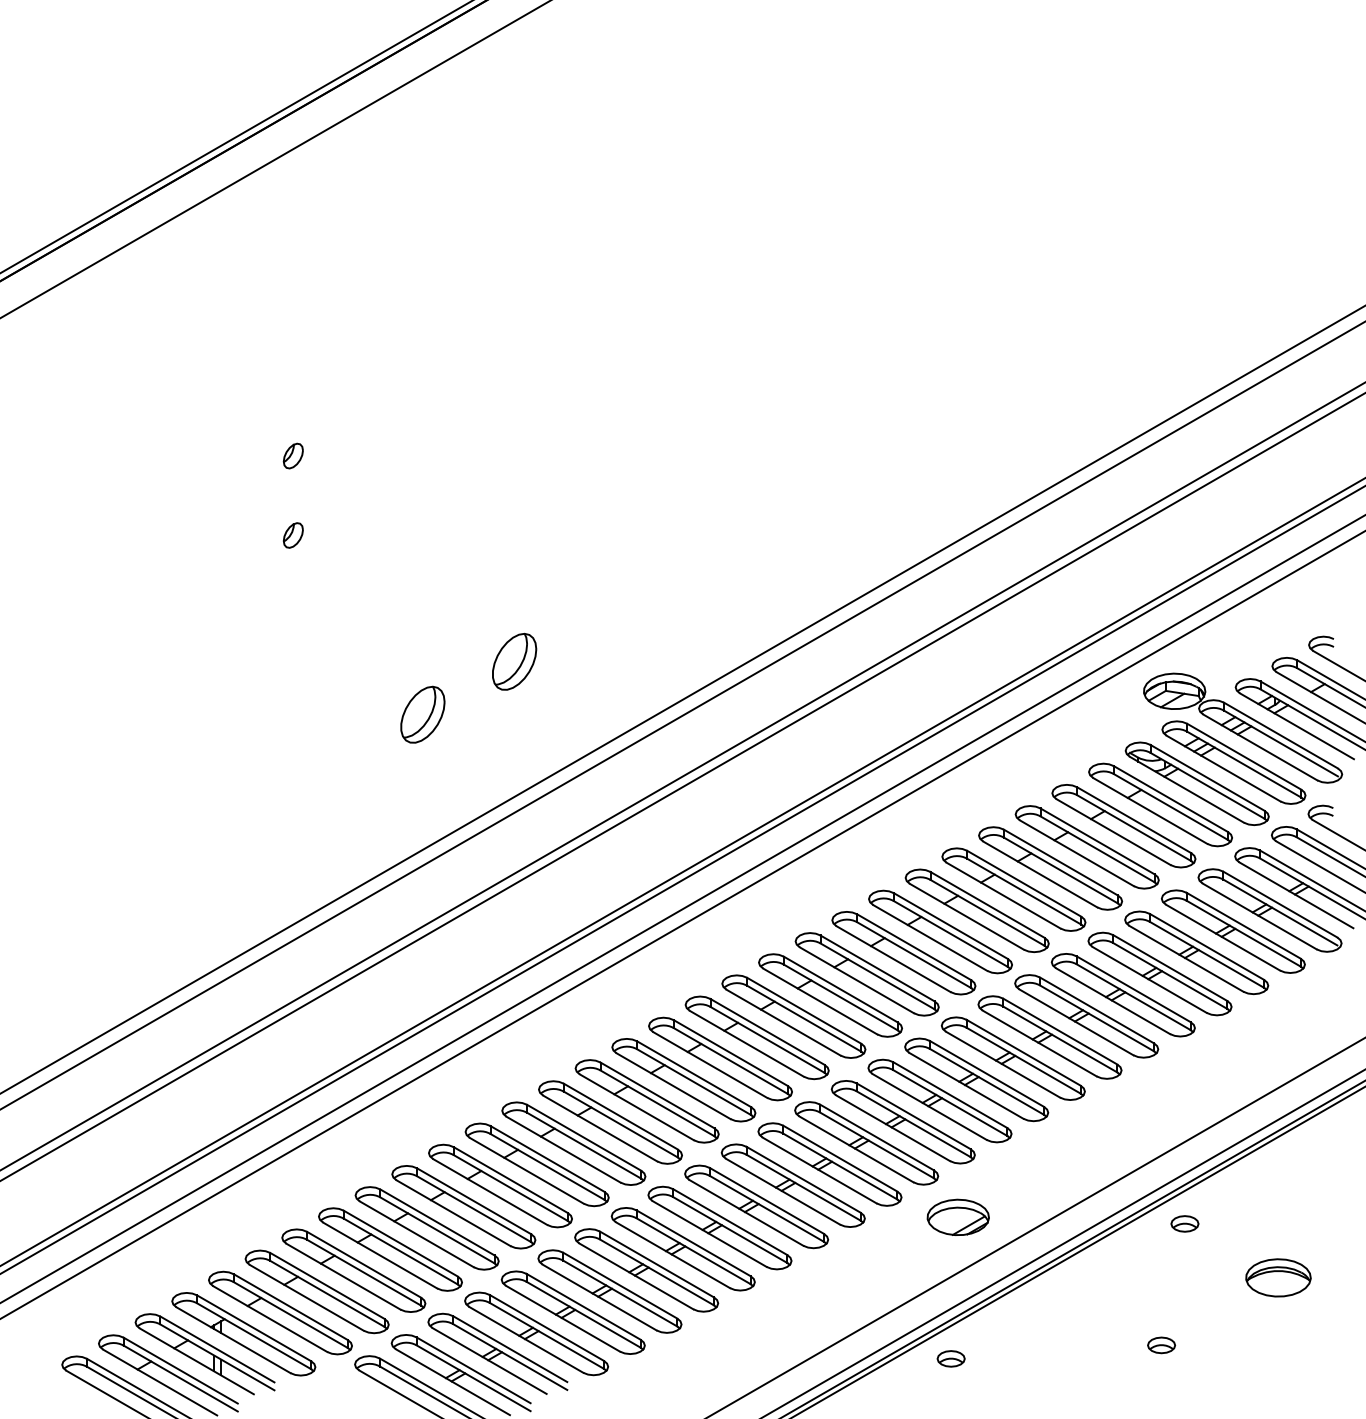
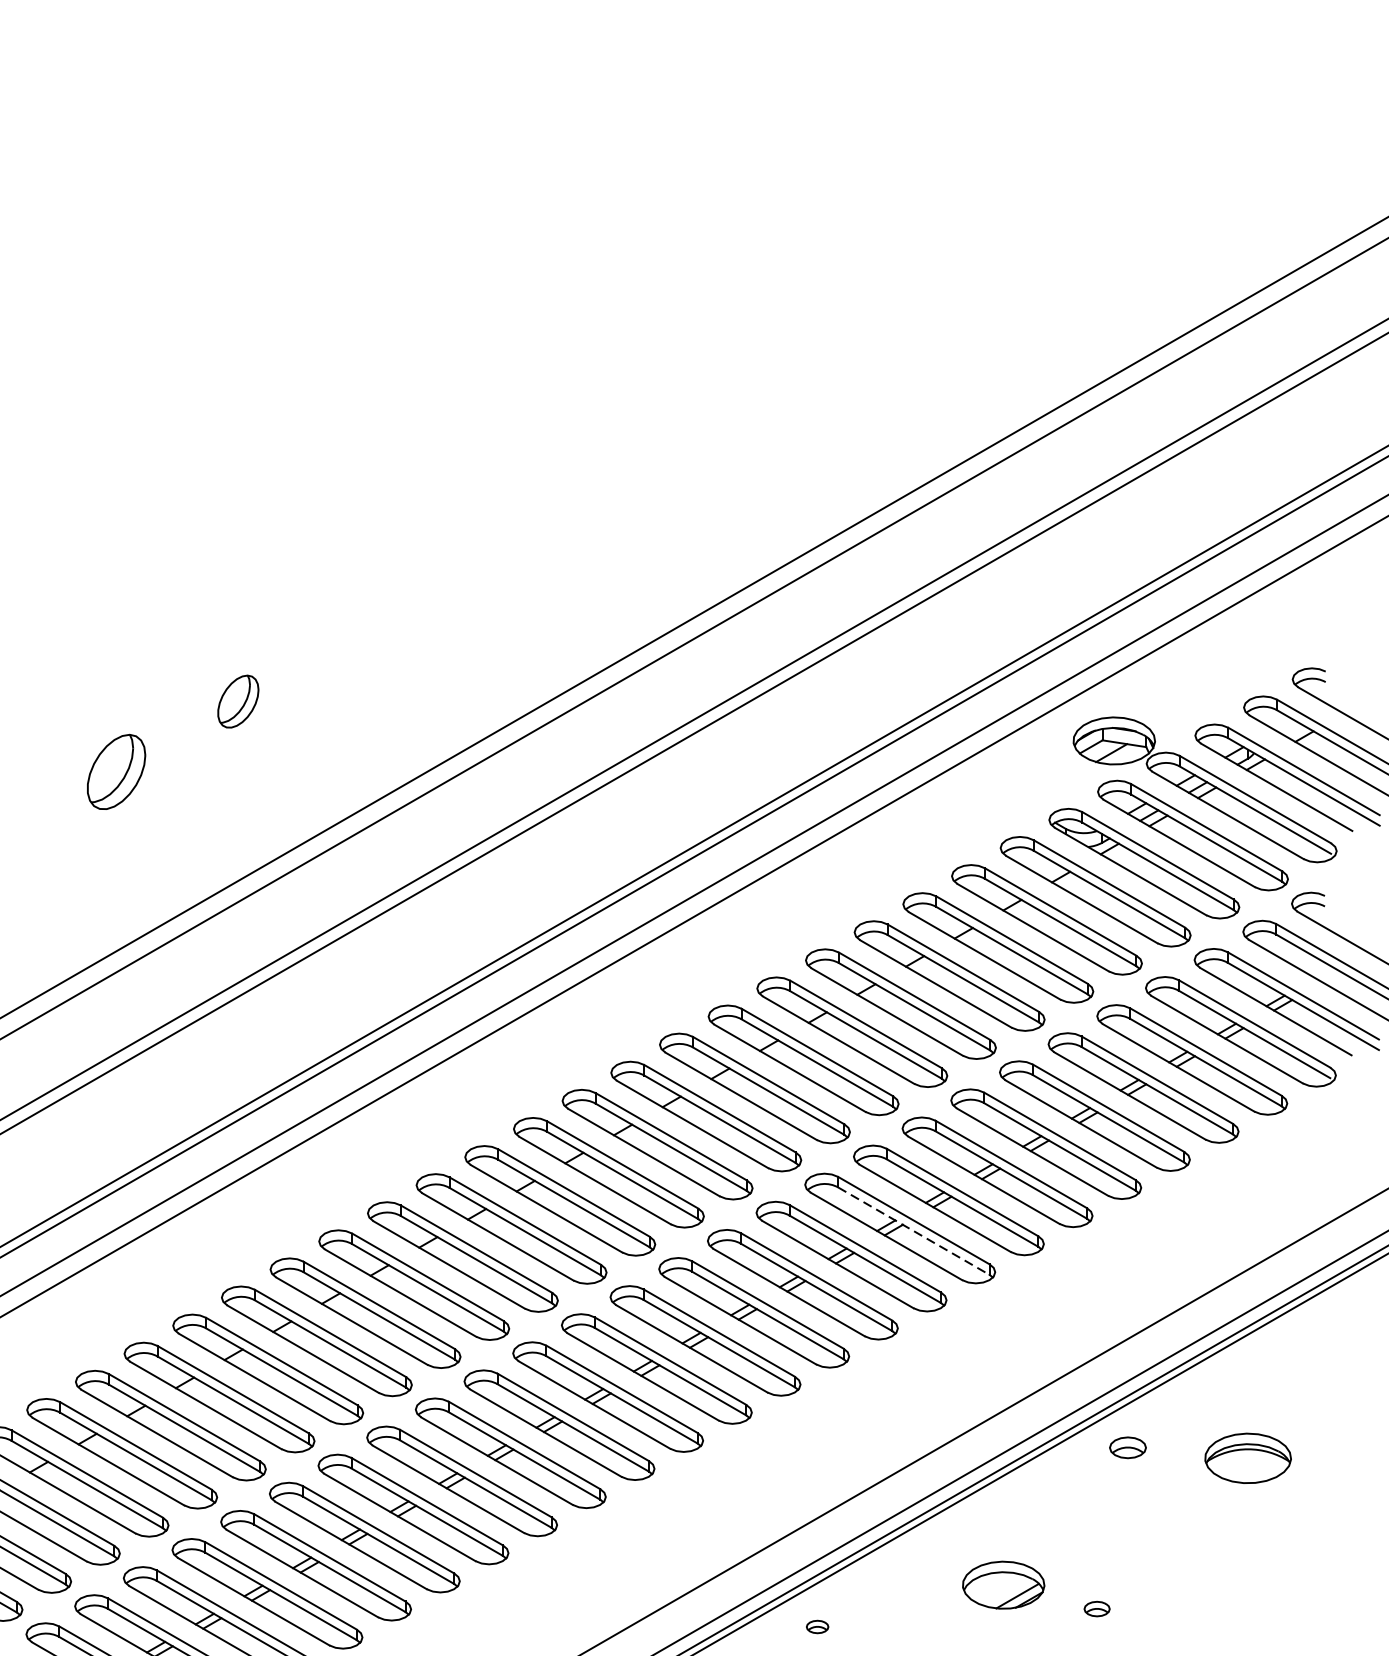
part: (514, 661) -> (238, 701), size x0.7
line: (1023, 1060) -> (913, 1230), solid -> dashed
part: (957, 1216) -> (1002, 1583), moved
part: (1278, 1277) -> (1248, 1457), moved
part: (1161, 1345) -> (1096, 1609), size x0.7
part: (950, 1358) -> (816, 1626), size x0.6

